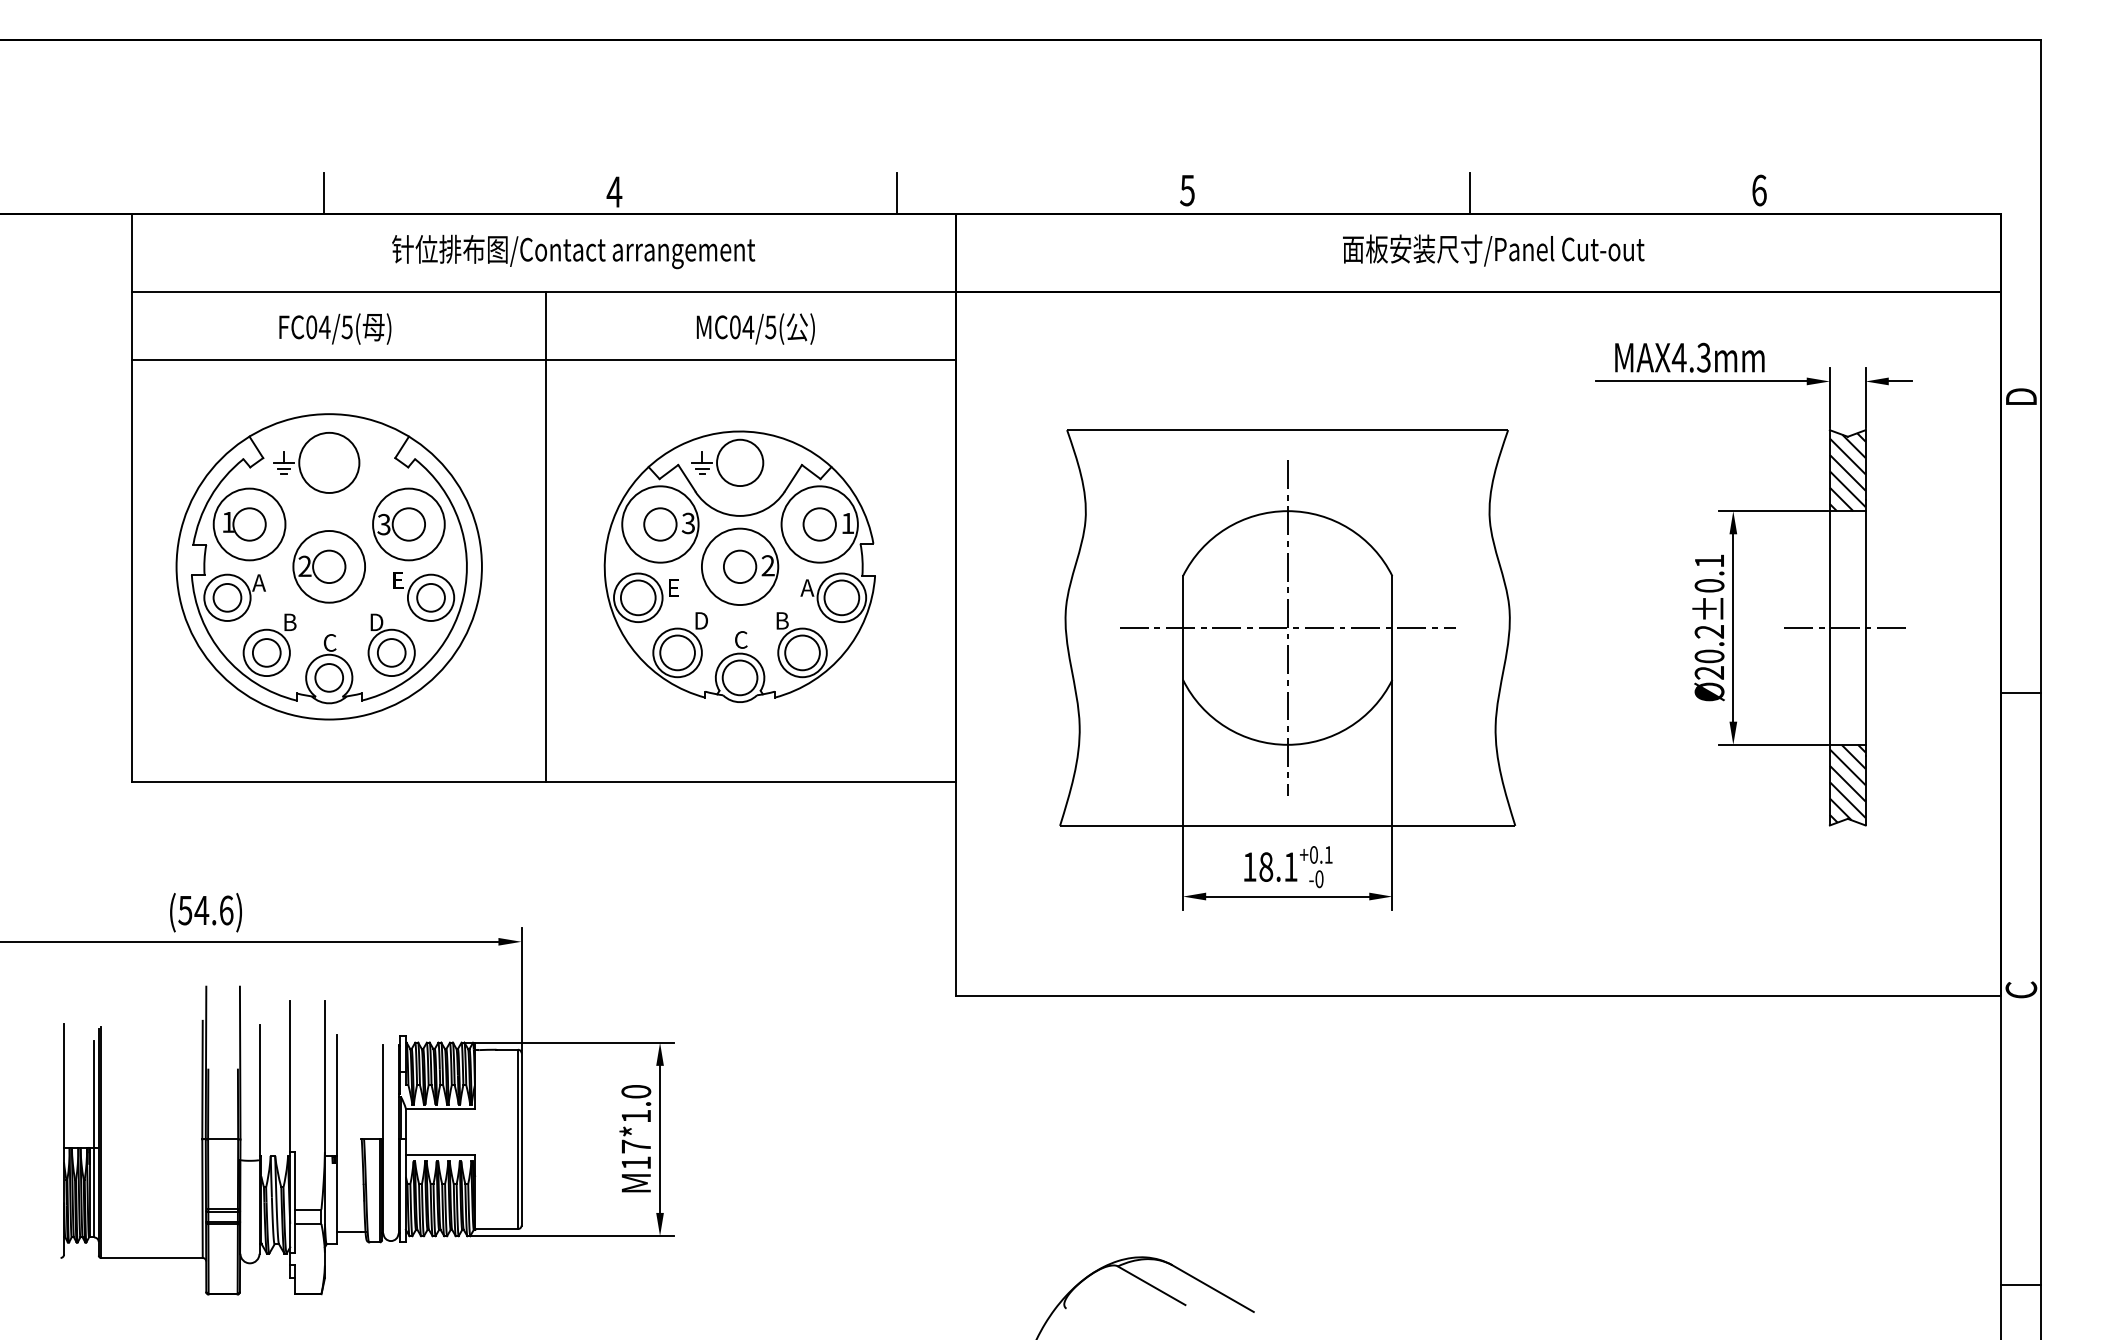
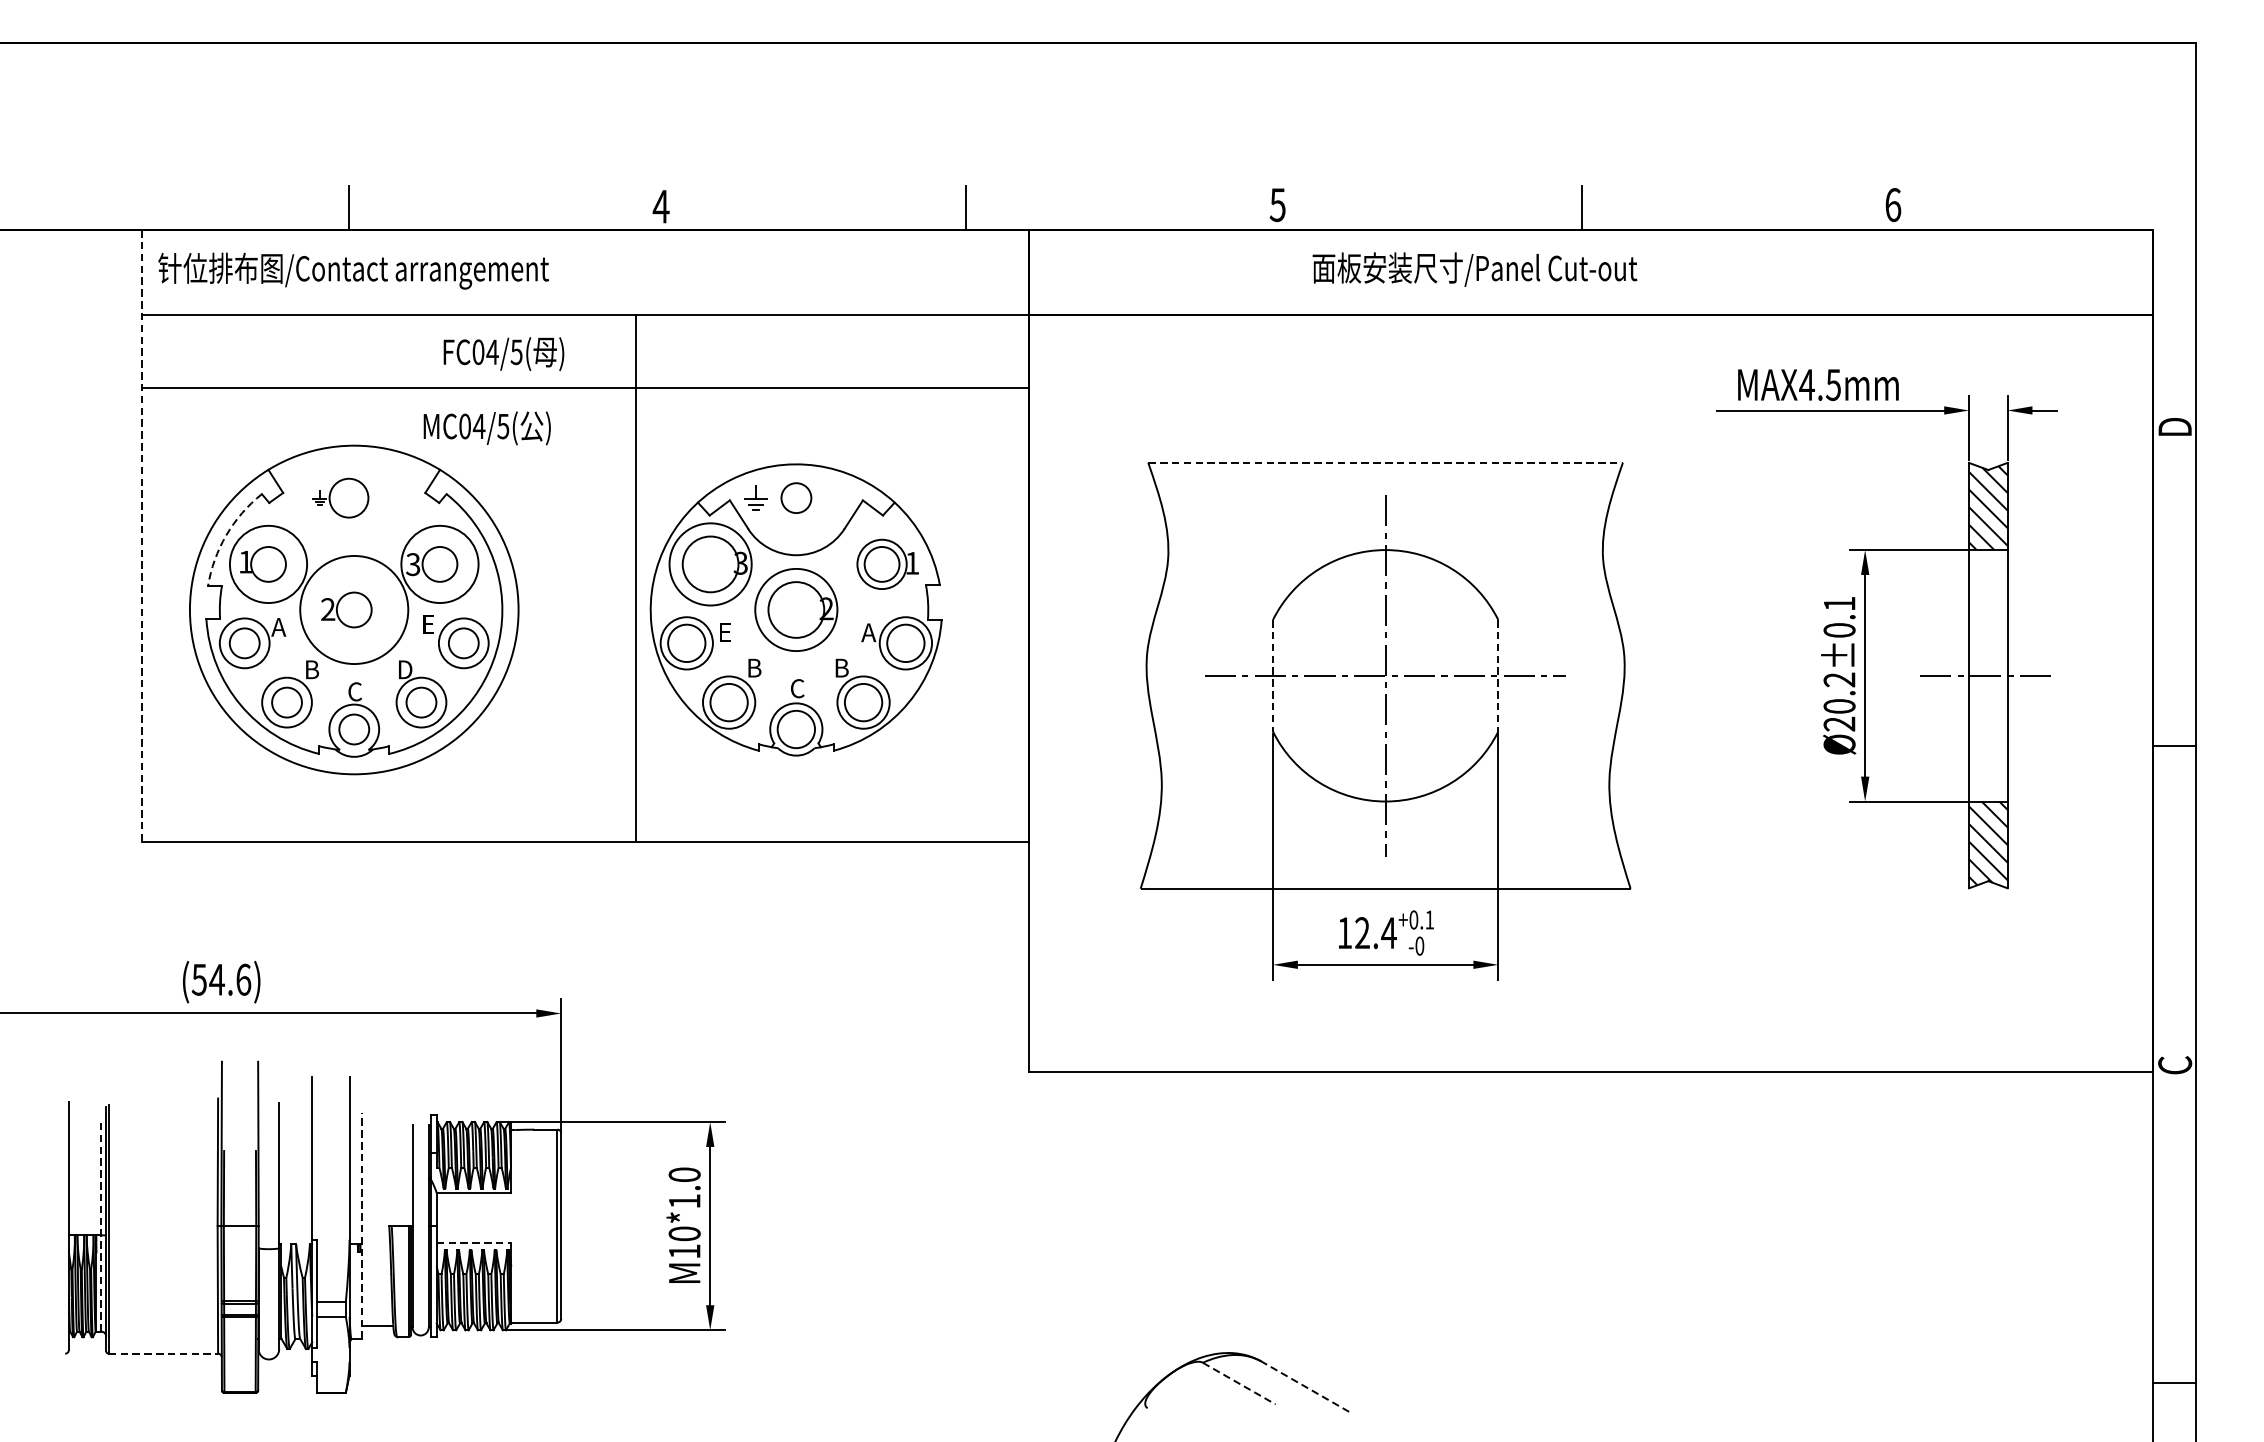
text: (1493, 250) -> (1474, 269), moved
text: (573, 251) -> (353, 270), moved
text: (335, 328) -> (504, 353), moved
text: (755, 328) -> (486, 427), moved
text: (1703, 357) -> (1833, 384), MAX4.3mm -> MAX4.5mm
line: (1287, 430) -> (1385, 463), solid -> dashed
part: (316, 462) -> (340, 497), size x0.6
circle: (740, 462) -> (796, 497), size x0.6
arc: (210, 497) -> (226, 535), solid -> dashed
line: (131, 498) -> (141, 536), solid -> dashed
circle: (660, 524) -> (710, 564), size x1.6
circle: (819, 524) -> (881, 564), size x0.6
line: (545, 537) -> (635, 578), moved
circle: (329, 566) -> (354, 609), size x1.4
circle: (739, 566) -> (795, 609), size x1.6
text: (702, 620) -> (755, 667), D -> B
line: (1183, 628) -> (1273, 676), solid -> dashed
line: (1392, 628) -> (1498, 676), solid -> dashed
text: (1278, 866) -> (1375, 932), 18.1 -> 12.4
line: (94, 1138) -> (101, 1225), solid -> dashed
line: (336, 1139) -> (362, 1226), solid -> dashed
text: (636, 1146) -> (684, 1233), M17*1.0 -> M10*1.0
line: (440, 1154) -> (473, 1242), solid -> dashed
line: (151, 1257) -> (162, 1353), solid -> dashed
line: (1151, 1285) -> (1239, 1383), solid -> dashed
line: (1213, 1288) -> (1305, 1386), solid -> dashed

